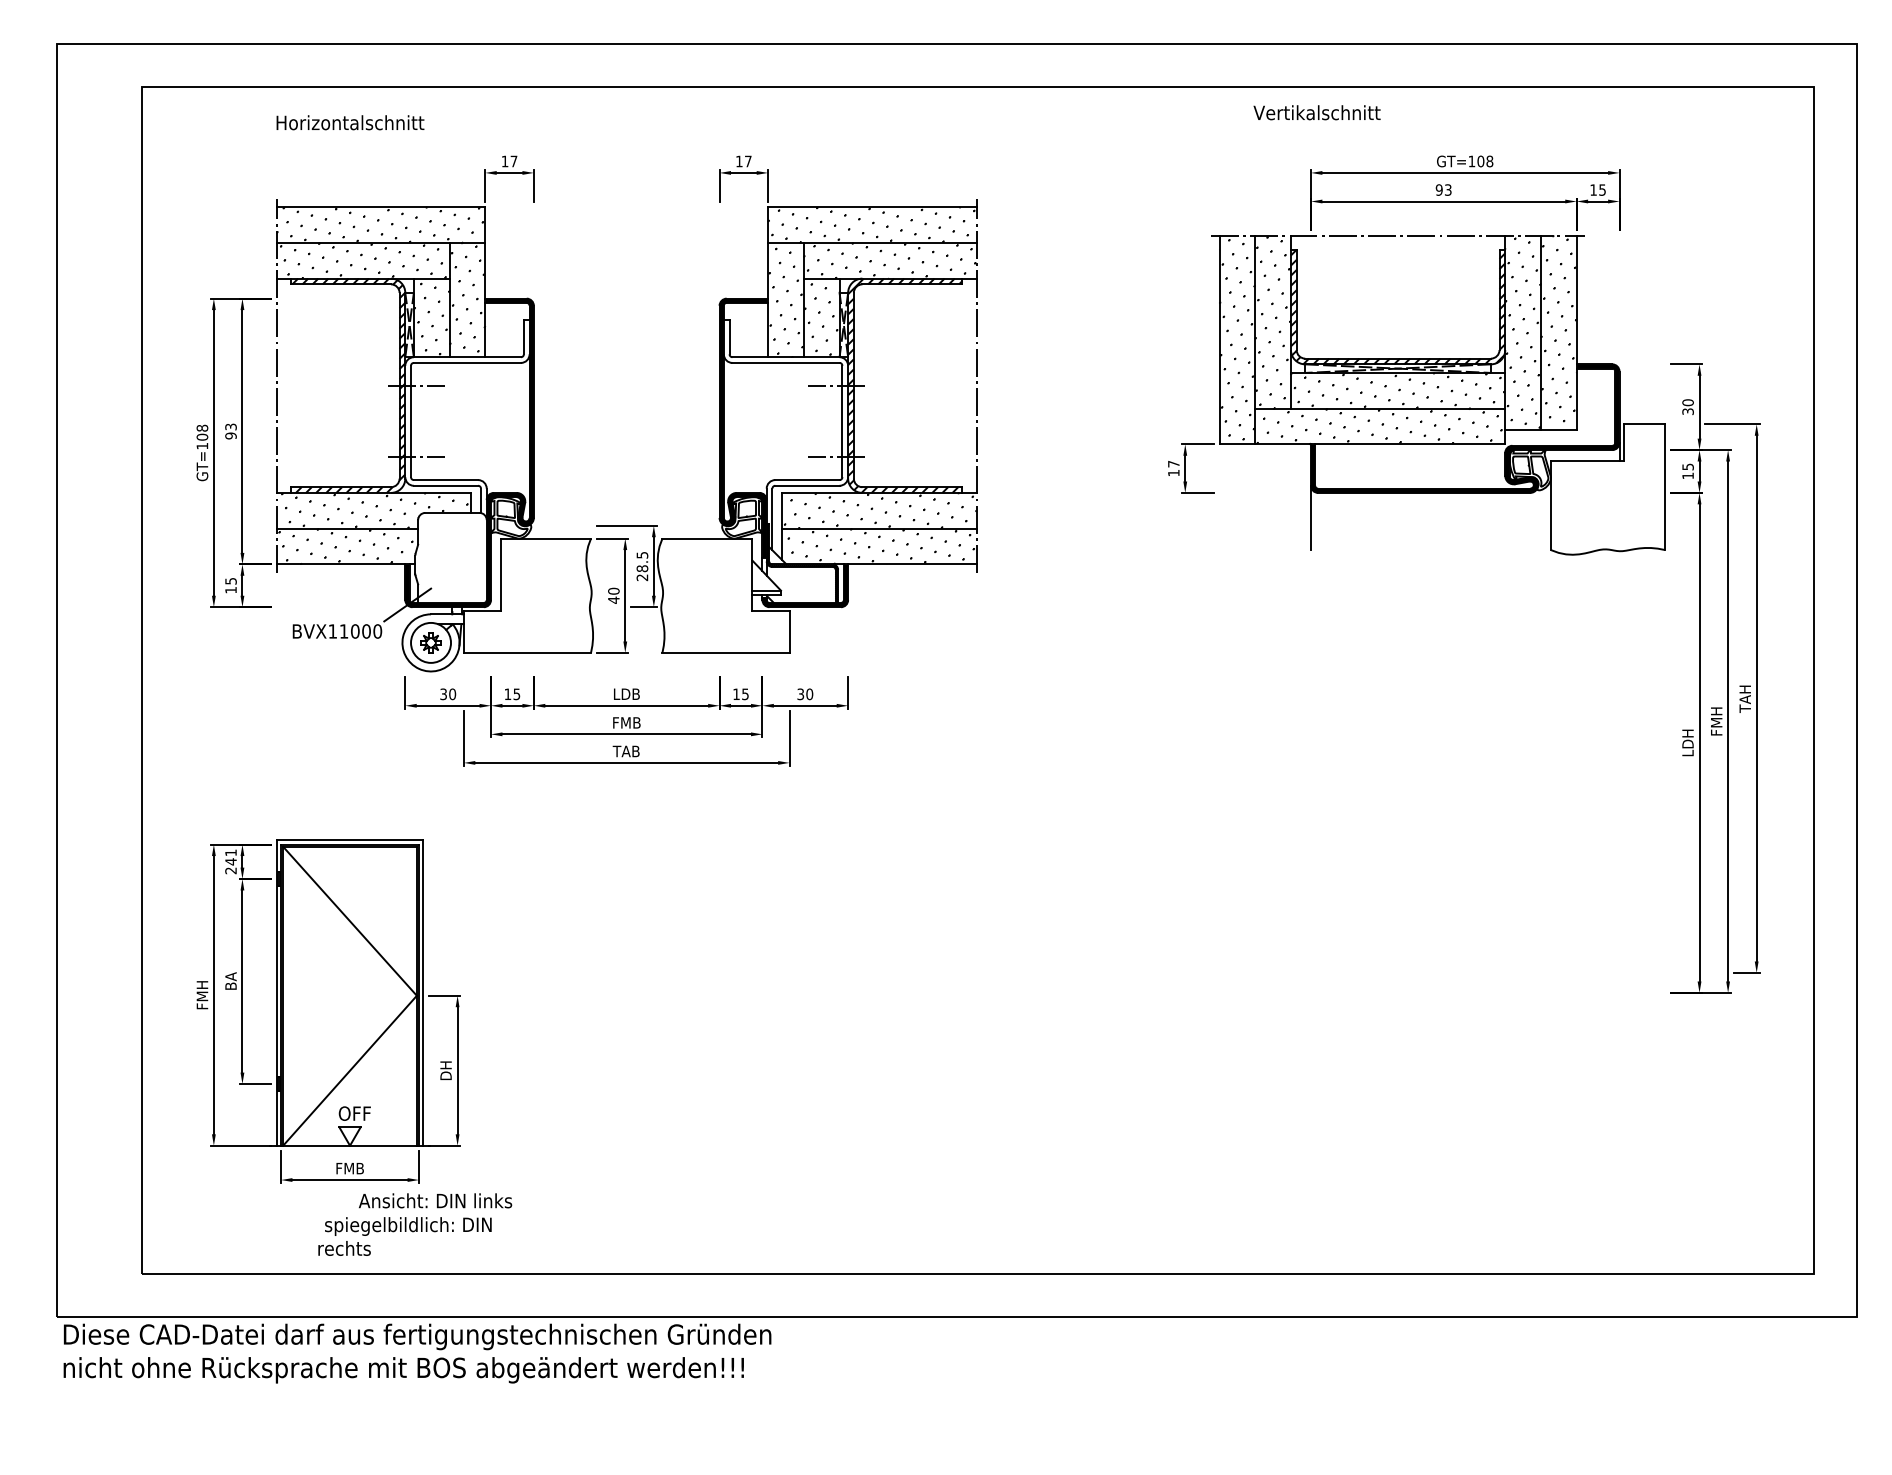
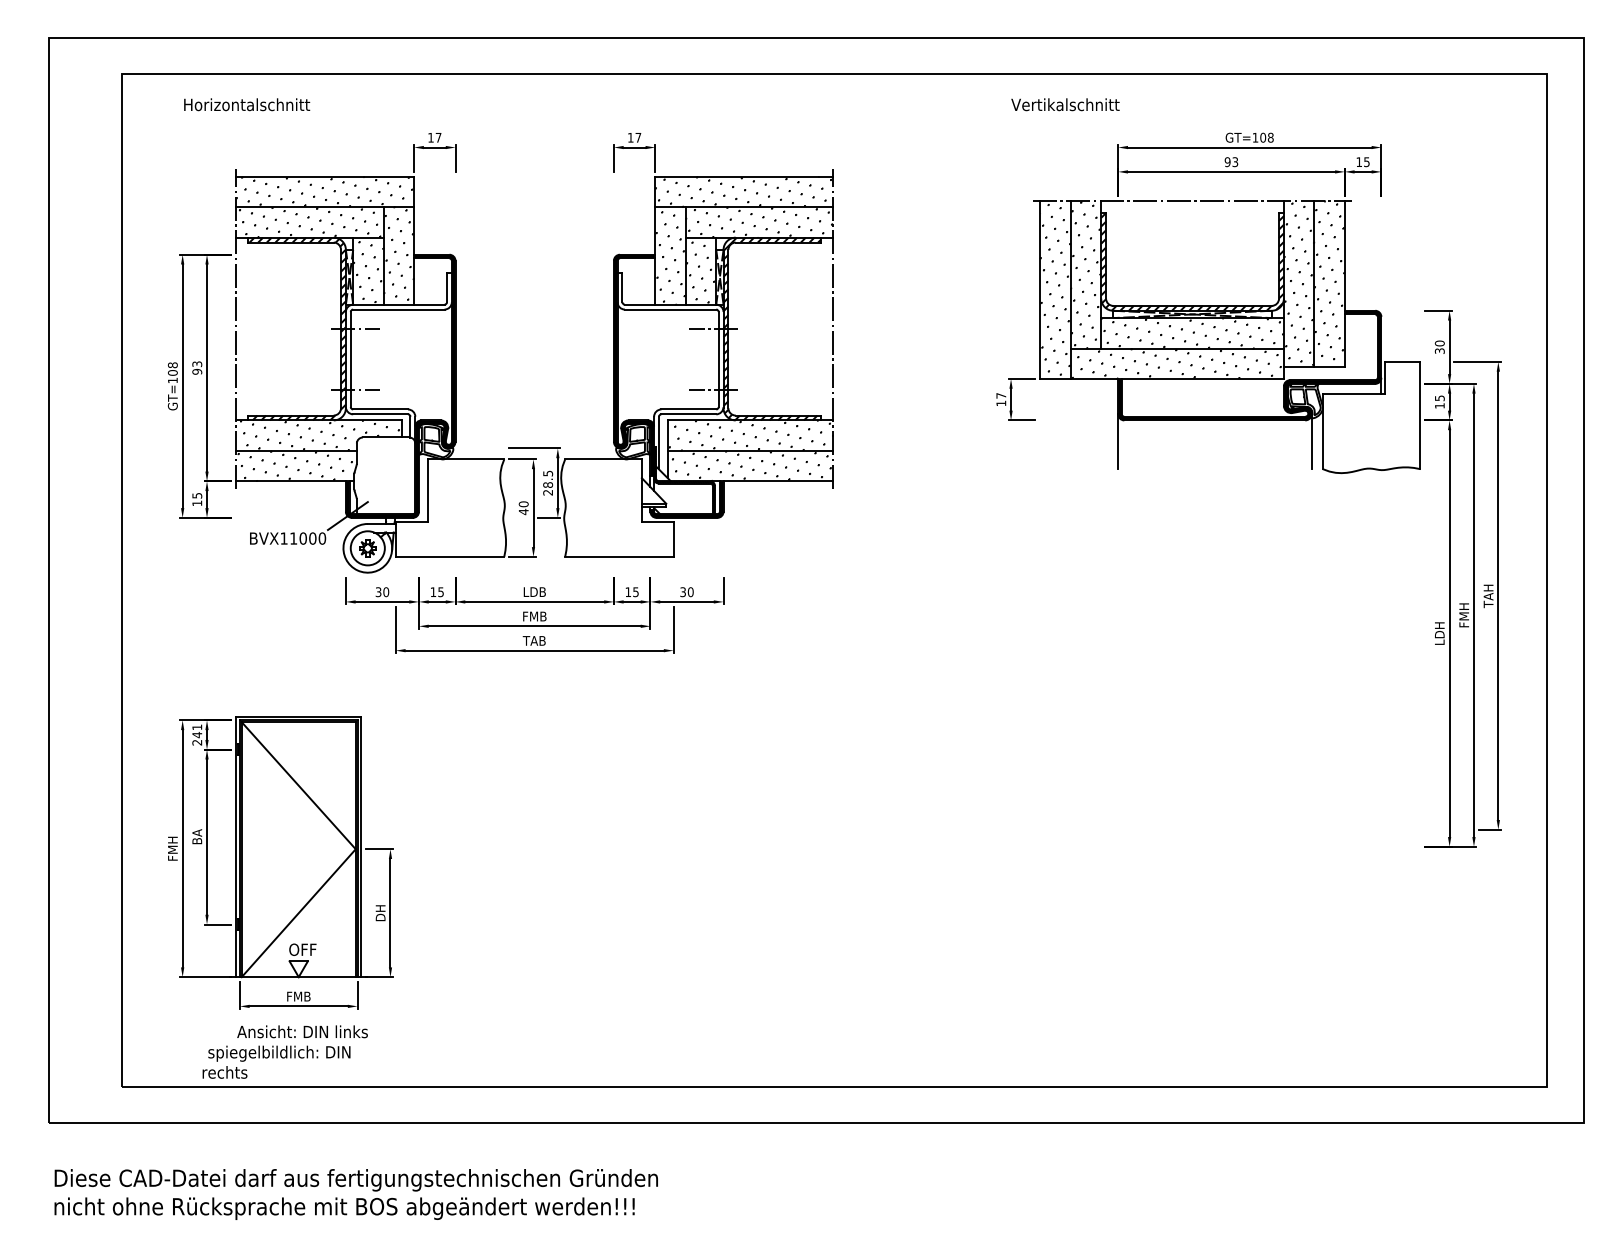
text: (1316, 112) -> (1064, 104), moved
text: (350, 122) -> (247, 104), moved
line: (1538, 517) -> (1312, 441), added
text: (415, 1224) -> (285, 1051), moved
text: (417, 1353) -> (356, 1194), moved

